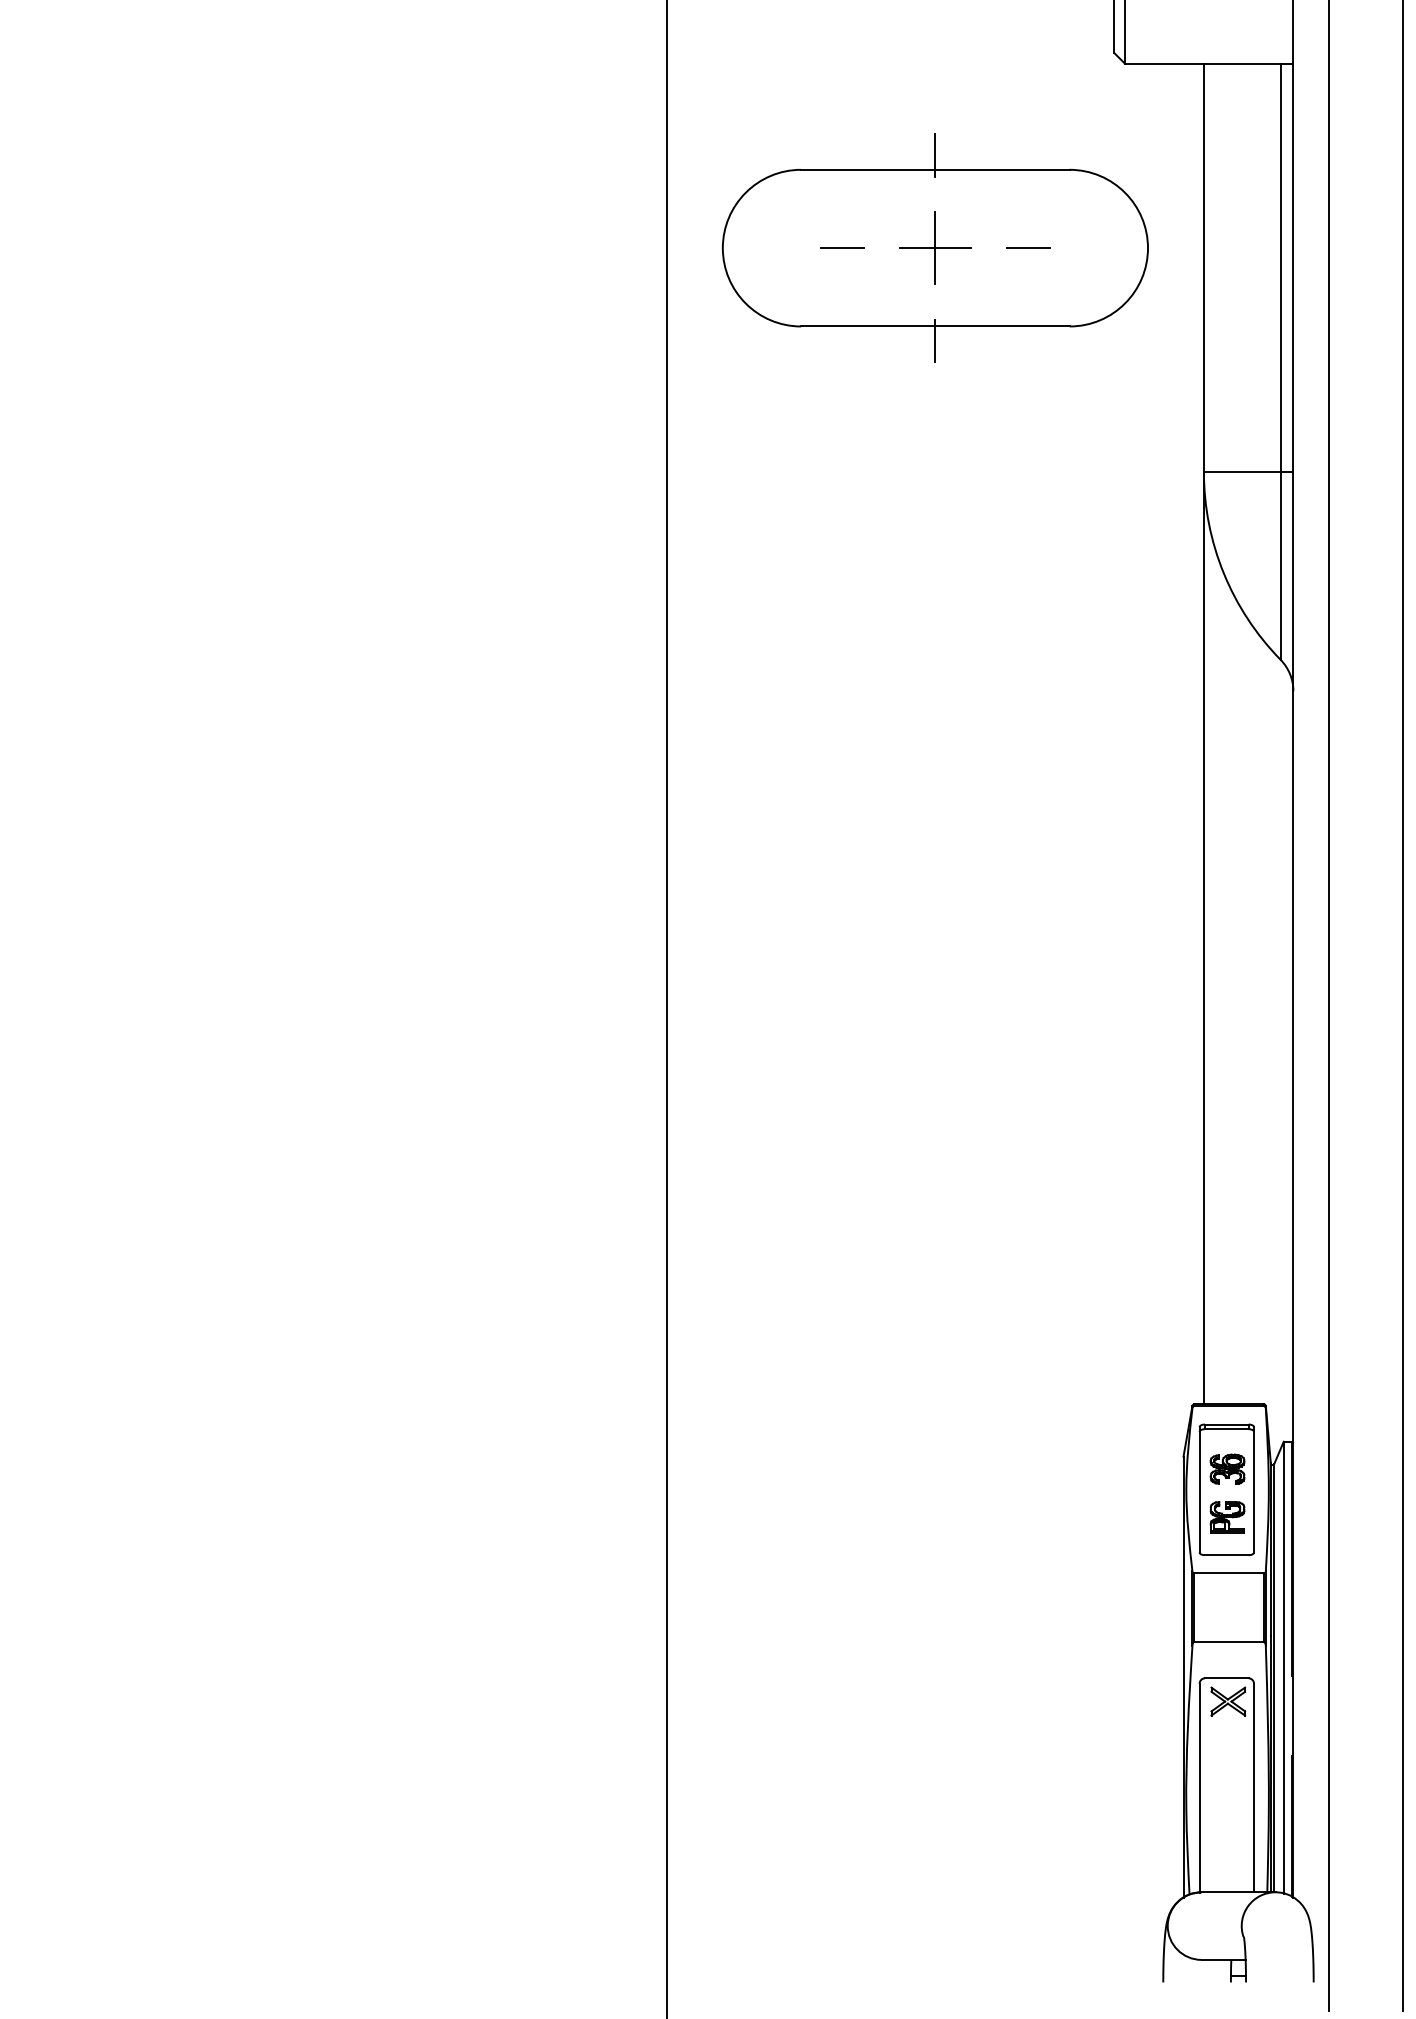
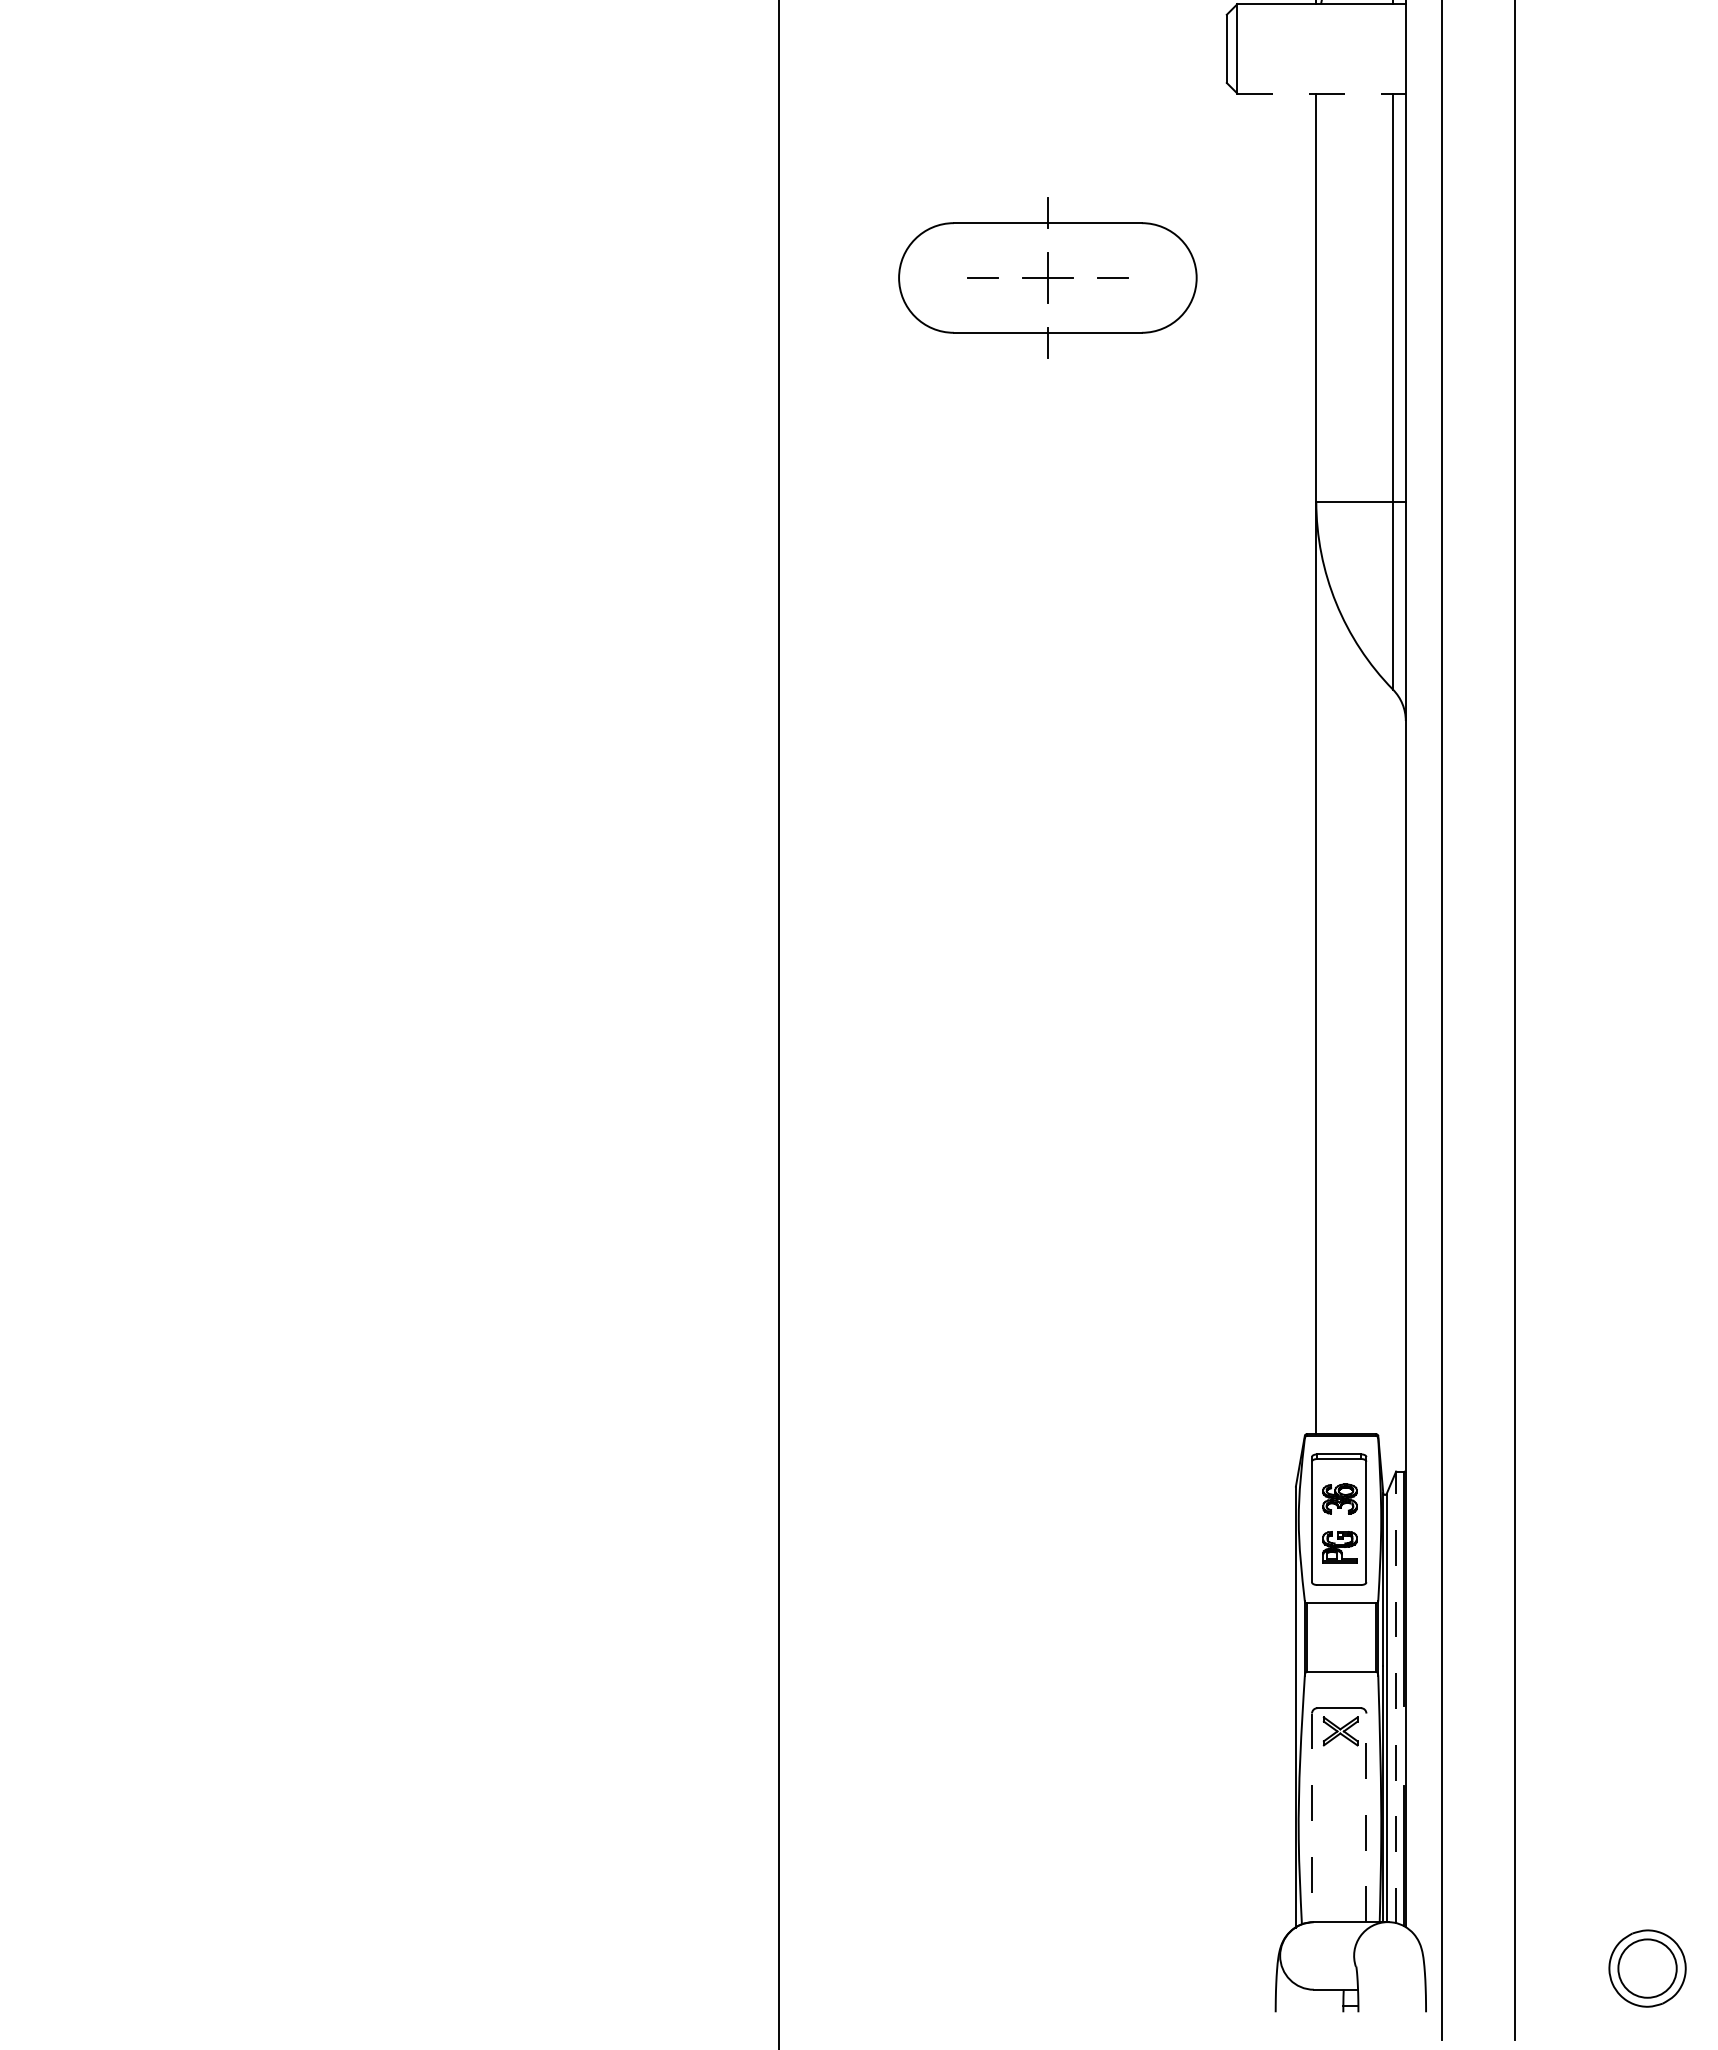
line: (1210, 63) -> (1322, 93), solid -> dashed
part: (935, 247) -> (1047, 277), size x0.7
line: (1284, 1667) -> (1396, 1697), solid -> dashed
line: (1254, 1787) -> (1366, 1817), solid -> dashed
line: (1200, 1788) -> (1312, 1818), solid -> dashed

